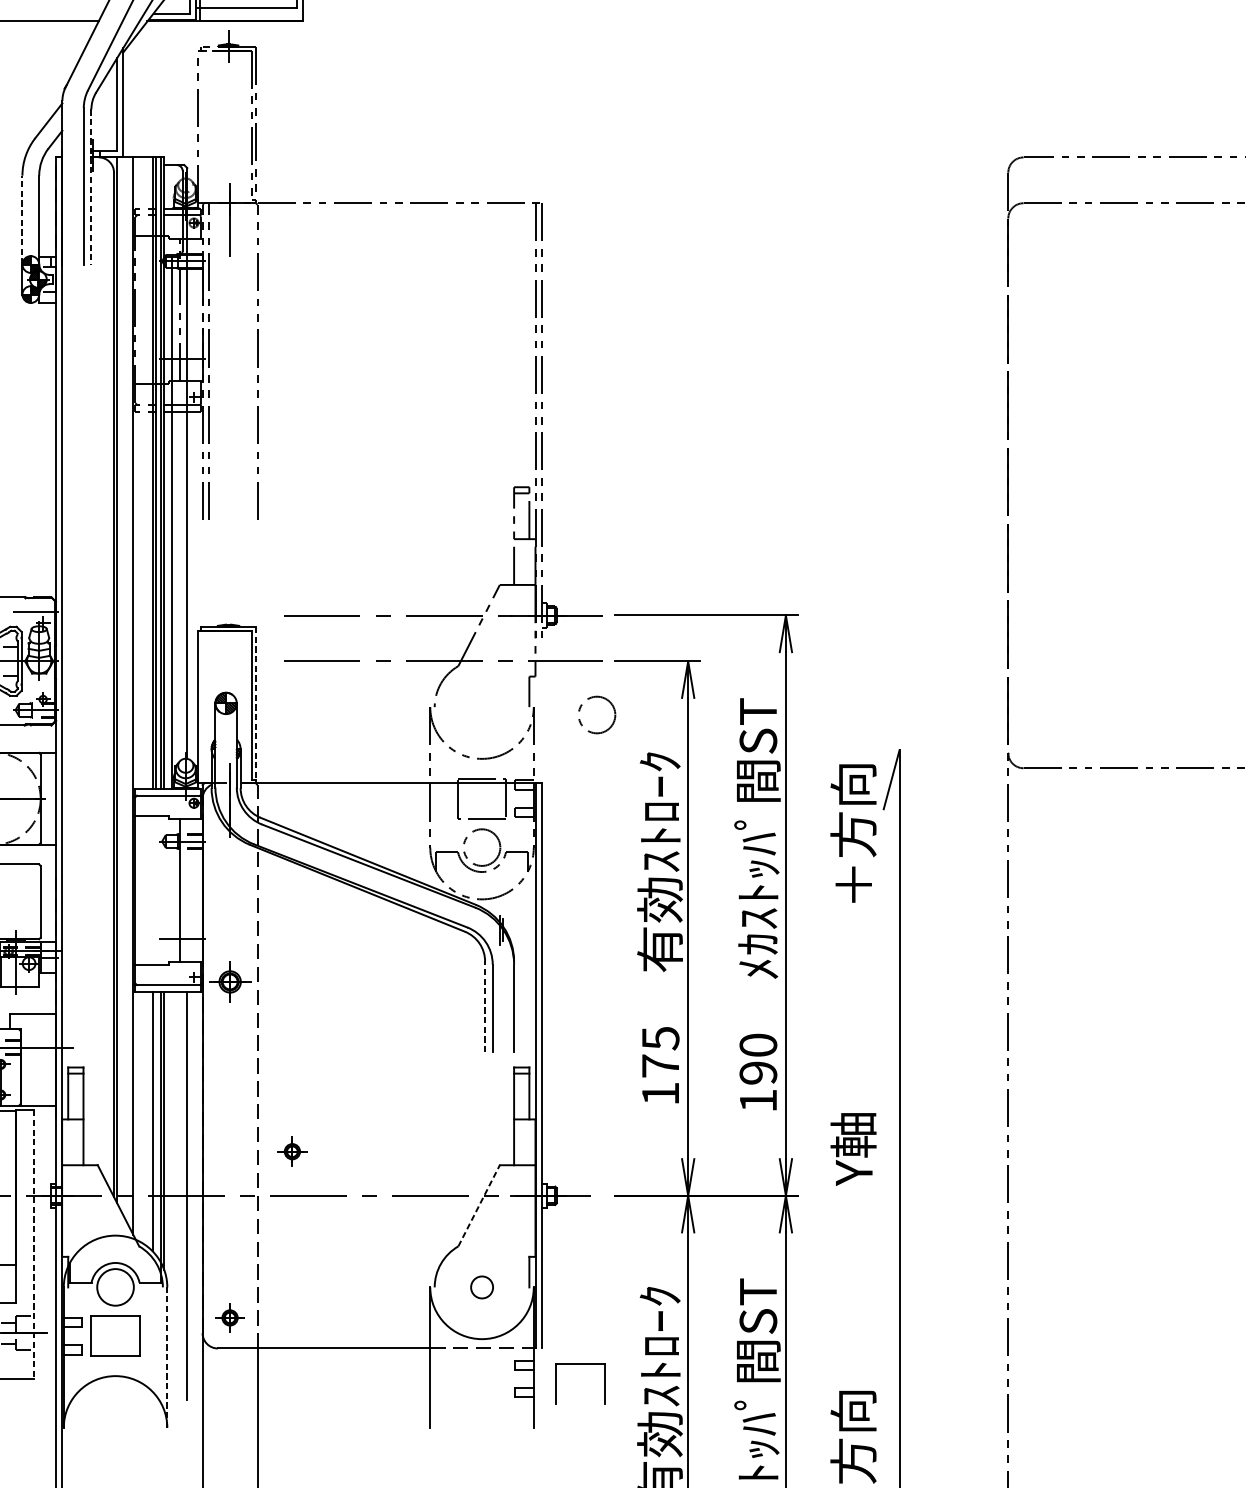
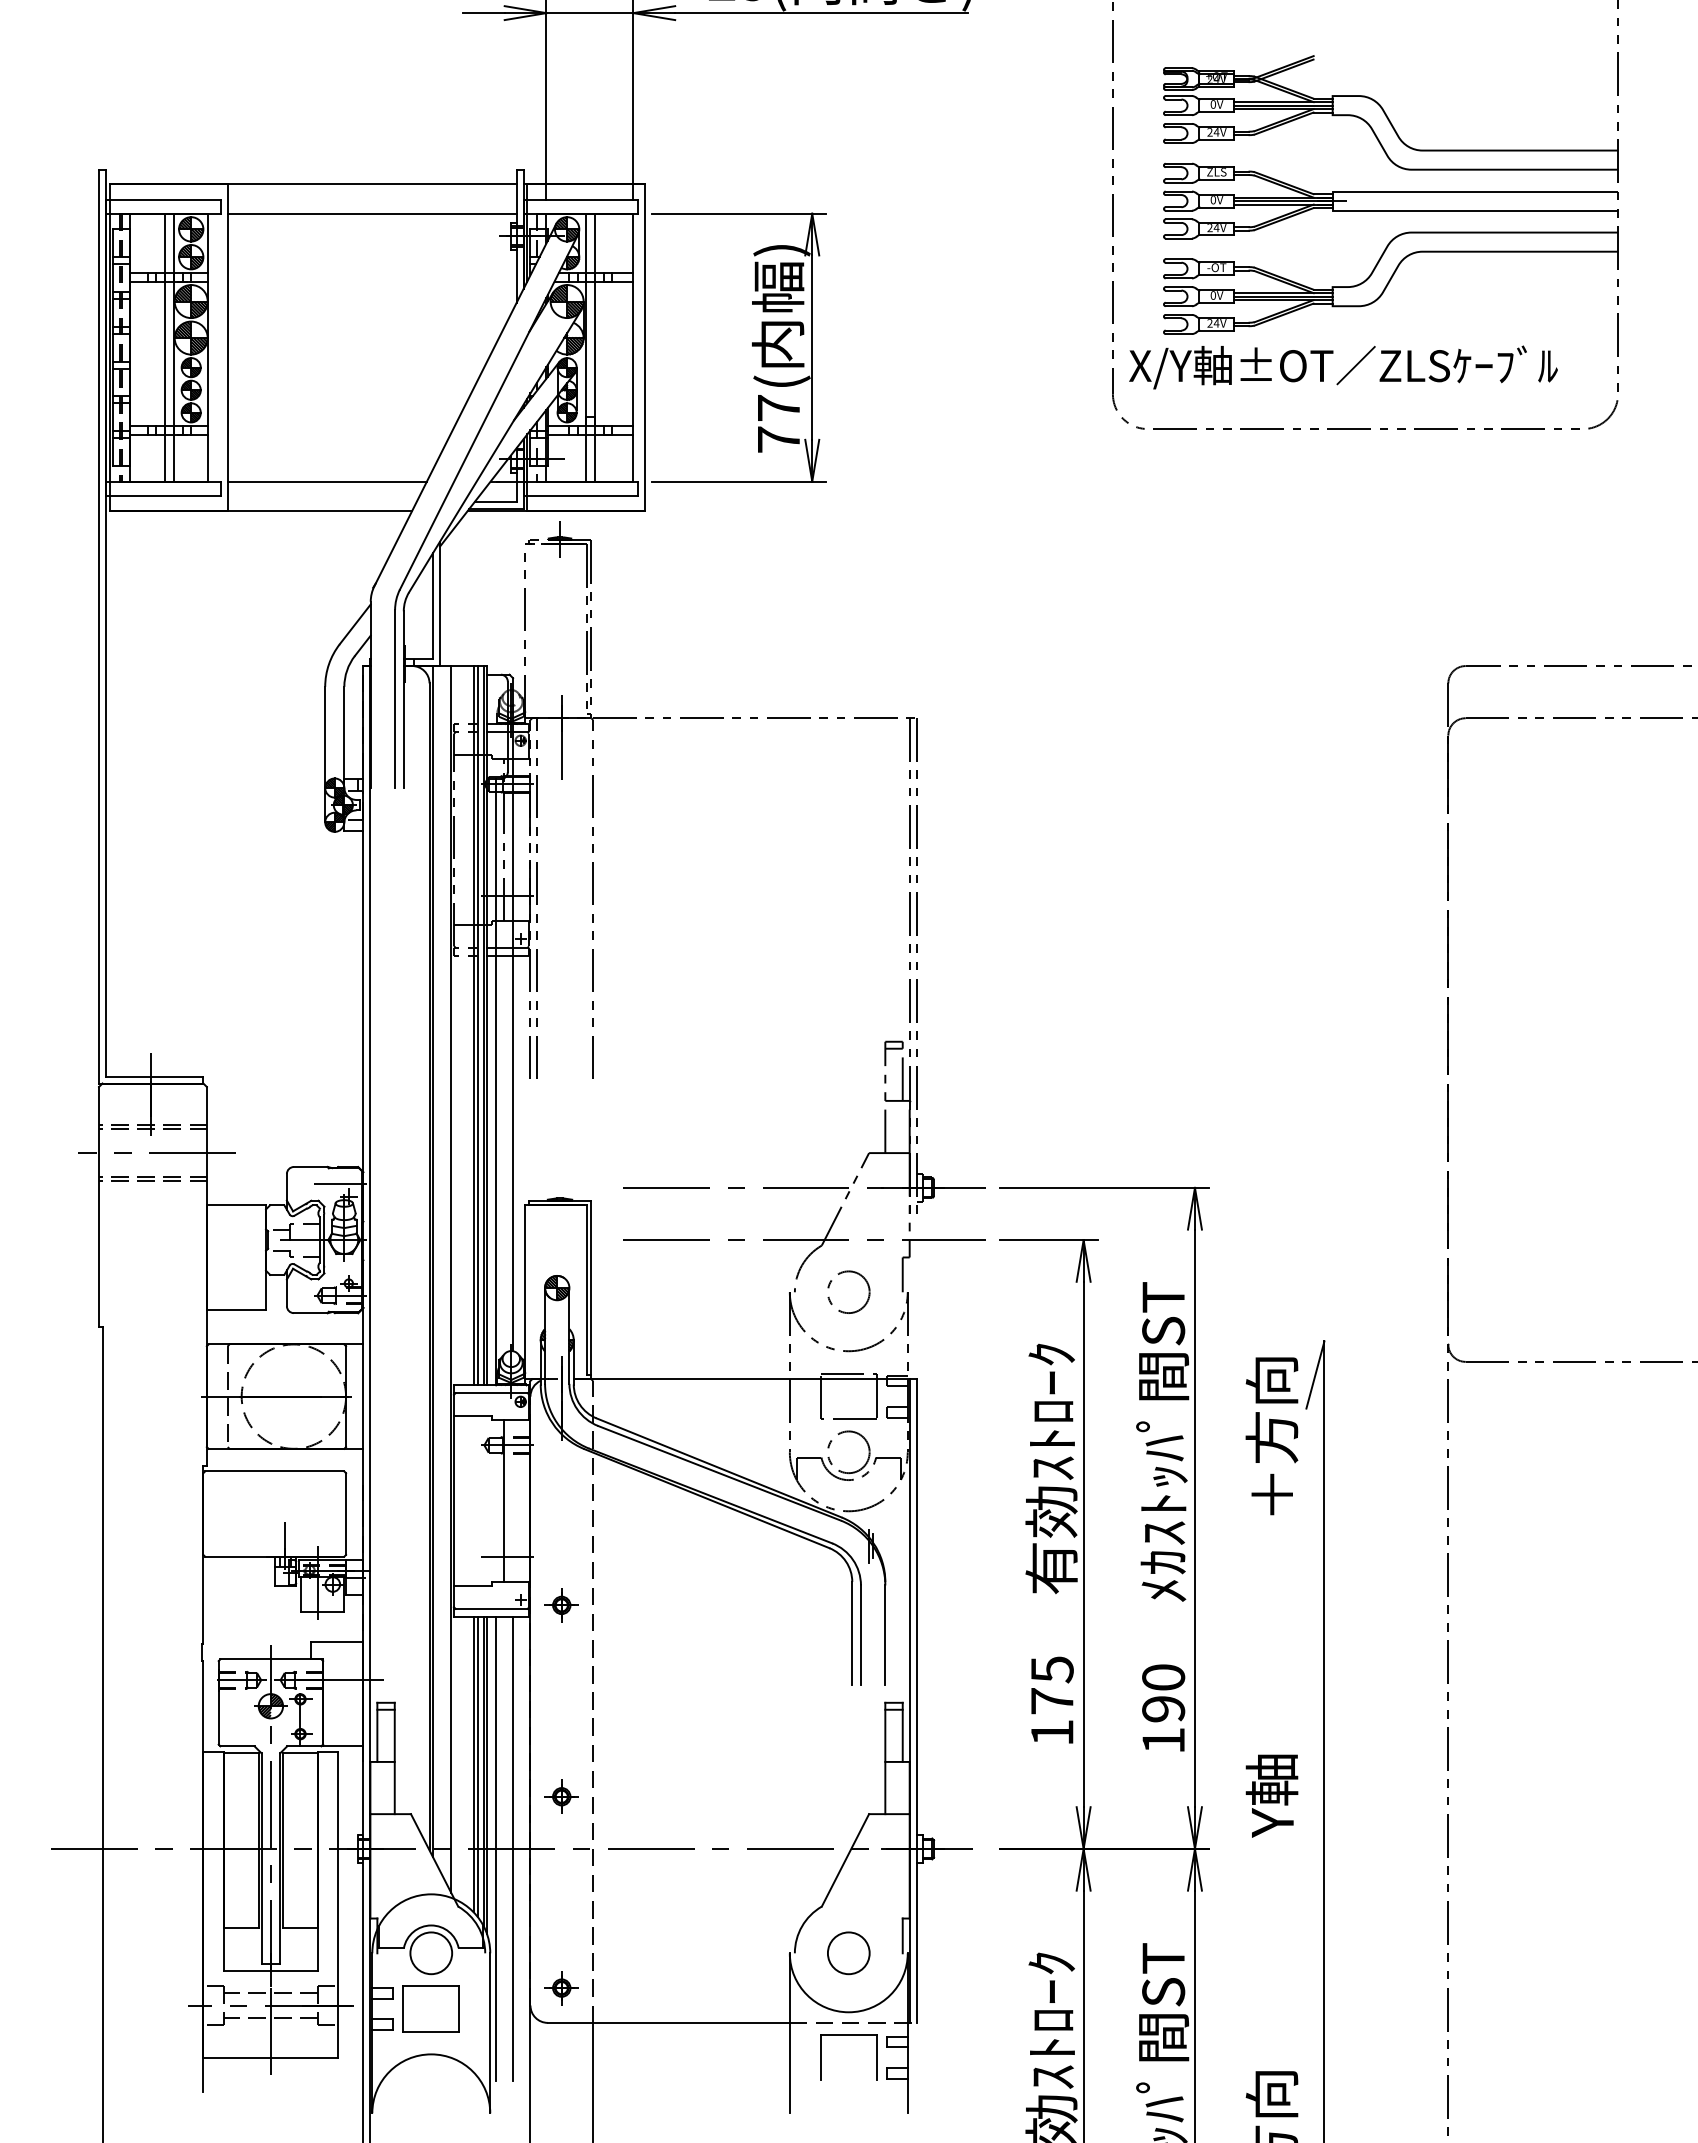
line: (91, 187) -> (403, 700), dashed -> solid
line: (22, 220) -> (325, 737), dashed -> solid
line: (256, 703) -> (591, 1288), dashed -> solid
circle: (596, 714) -> (848, 1291), moved
part: (229, 982) -> (561, 1605), size x0.71
line: (485, 1006) -> (852, 1633), dashed -> solid
line: (156, 1123) -> (477, 1766), added
part: (292, 1151) -> (561, 1796), moved
line: (171, 1195) -> (495, 1848), added
line: (479, 1205) -> (845, 1860), dashed -> solid
line: (34, 1245) -> (338, 1905), dashed -> solid
circle: (481, 1287) -> (848, 1953), size x1.67
line: (167, 1356) -> (490, 2032), dashed -> solid
part: (580, 1364) -> (848, 2035), moved

